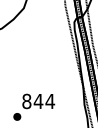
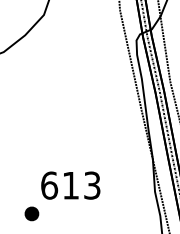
text: (38, 101) -> (70, 185), 844 -> 613

